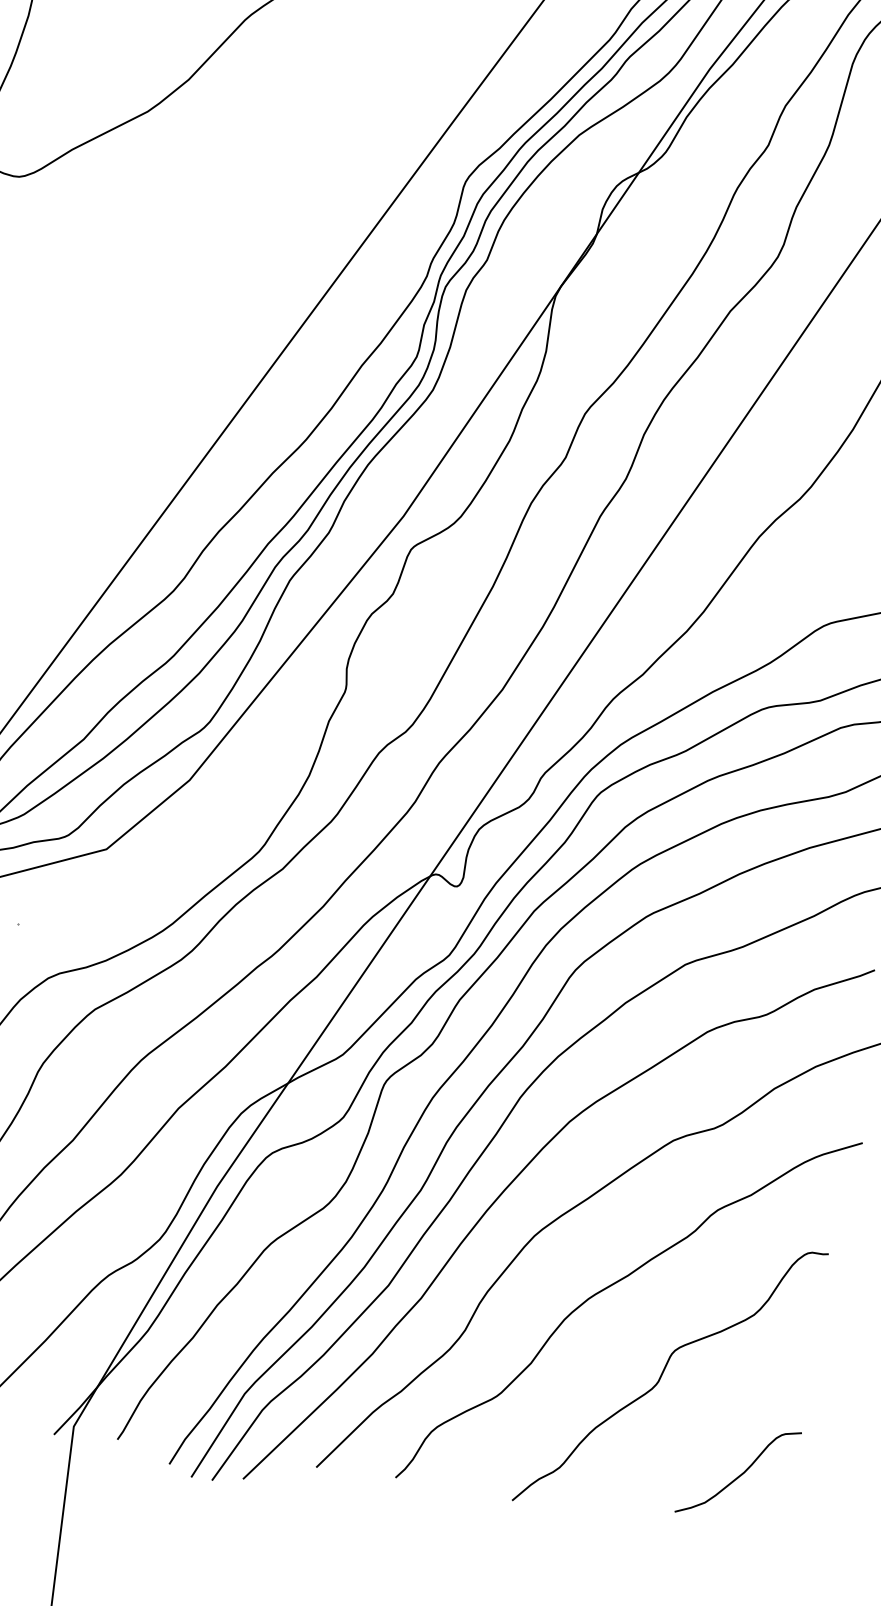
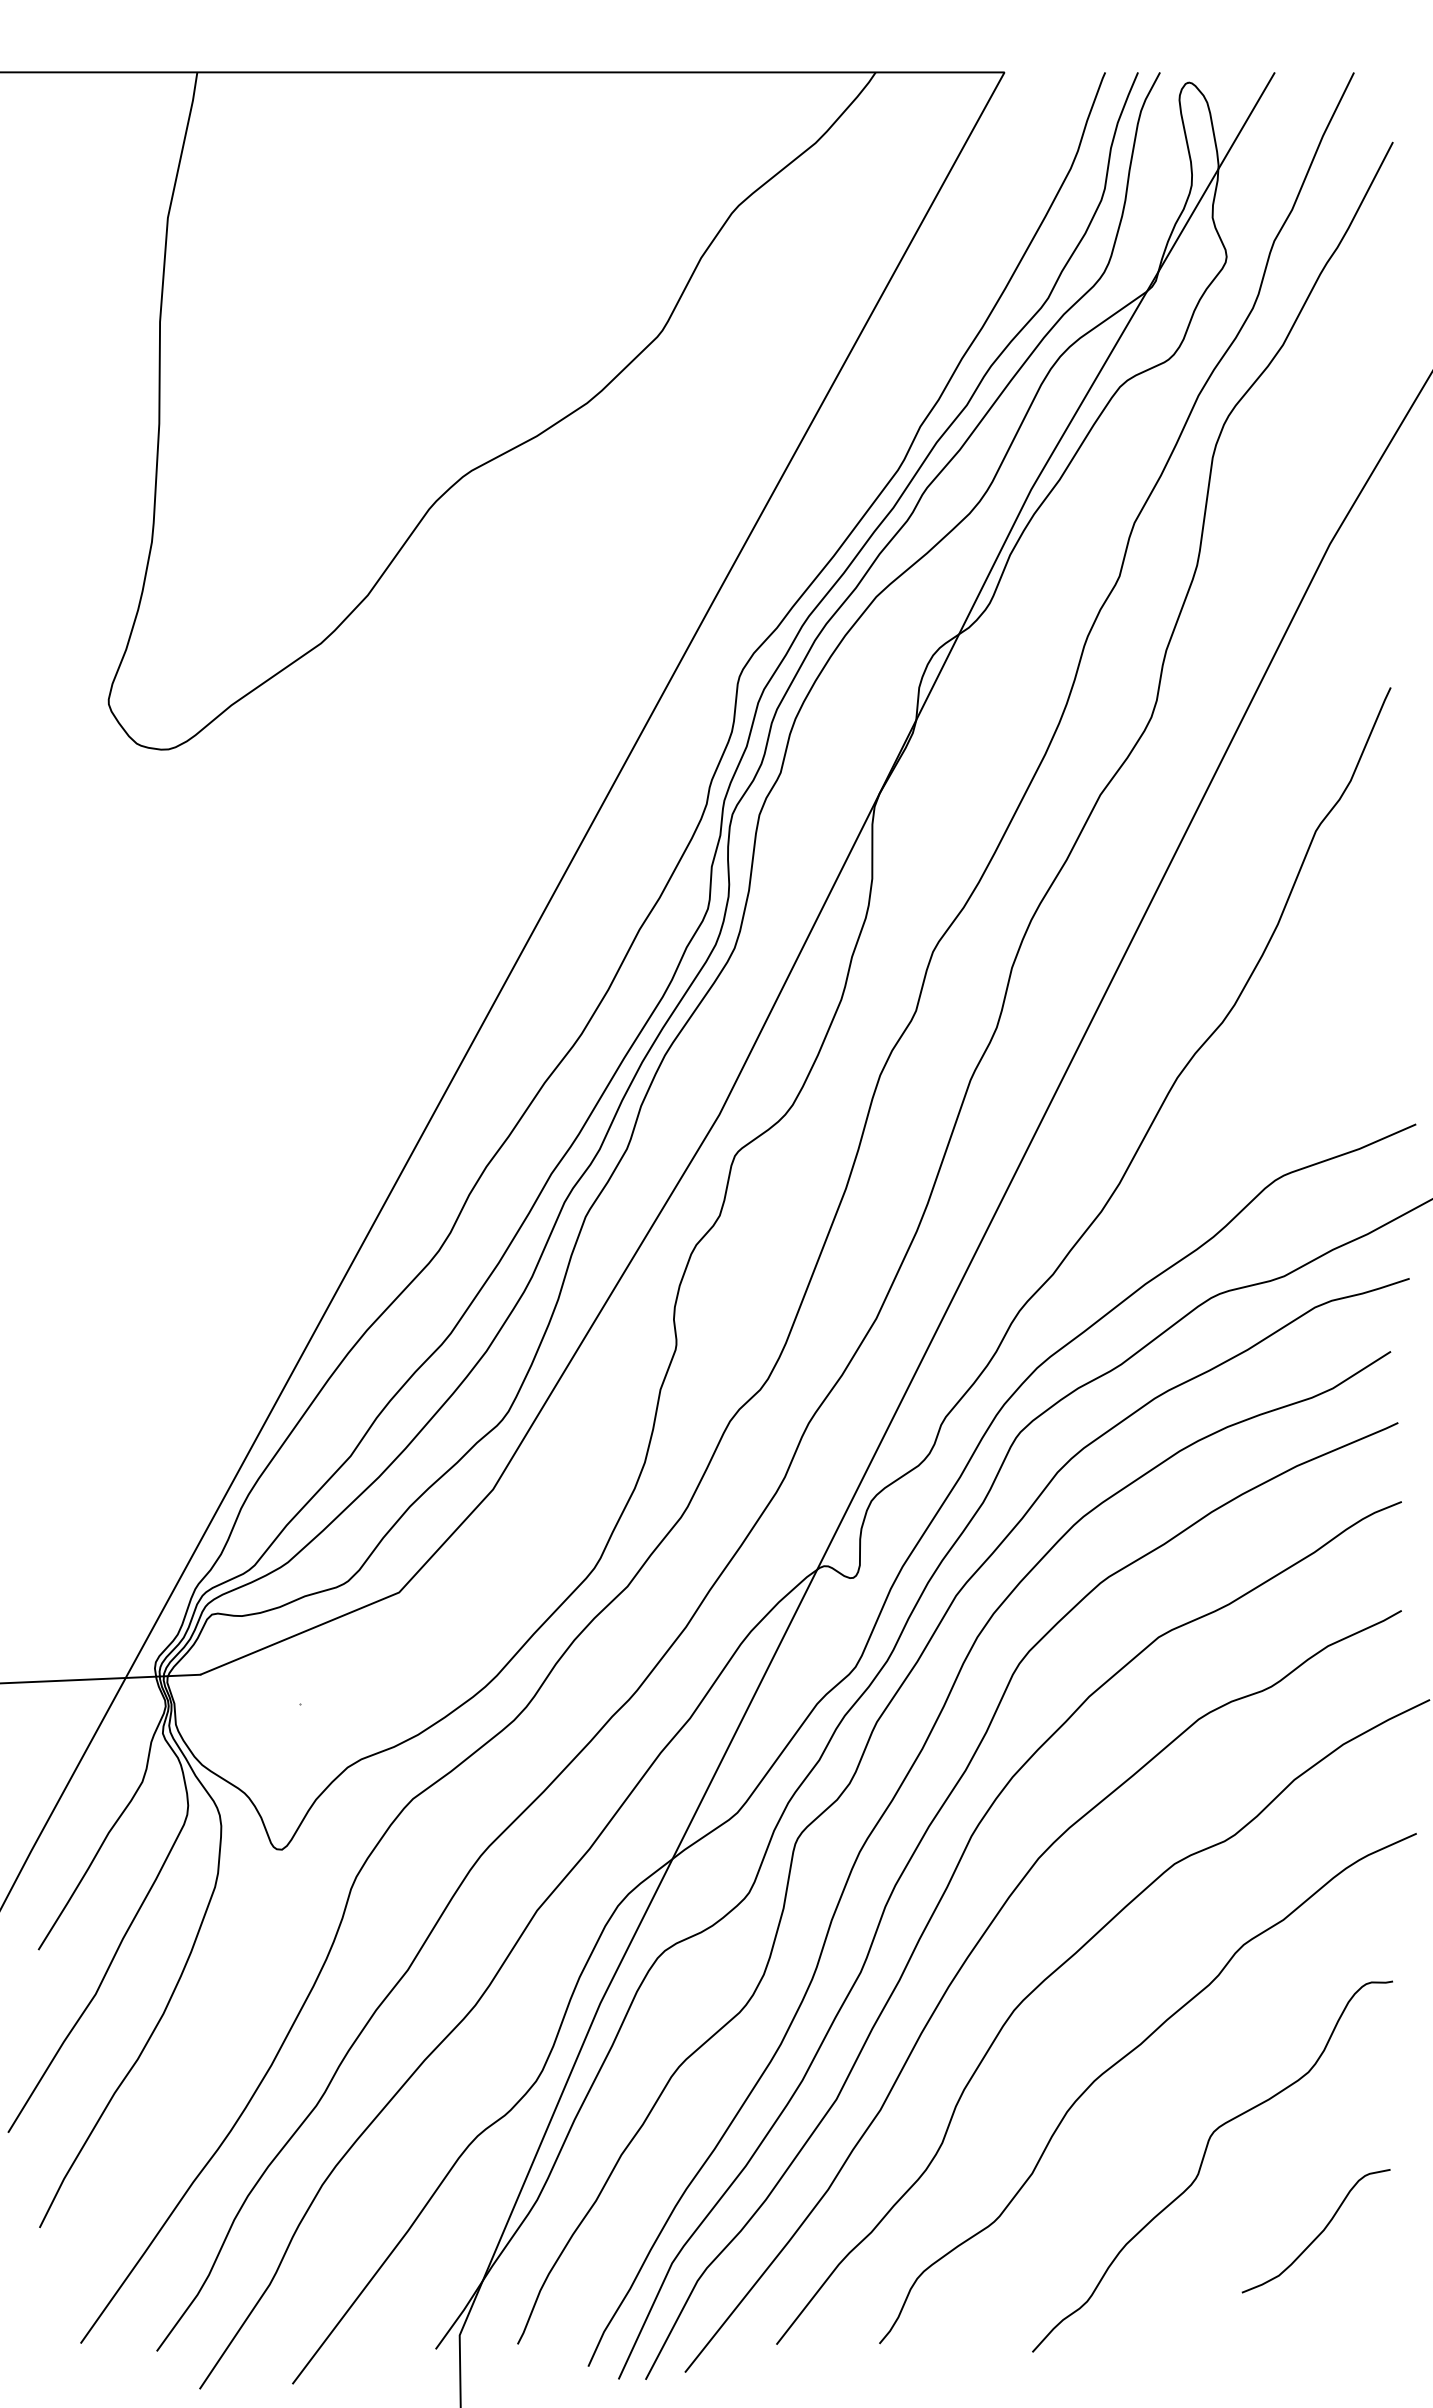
curve: (739, 1475) -> (1318, 2234), moved

